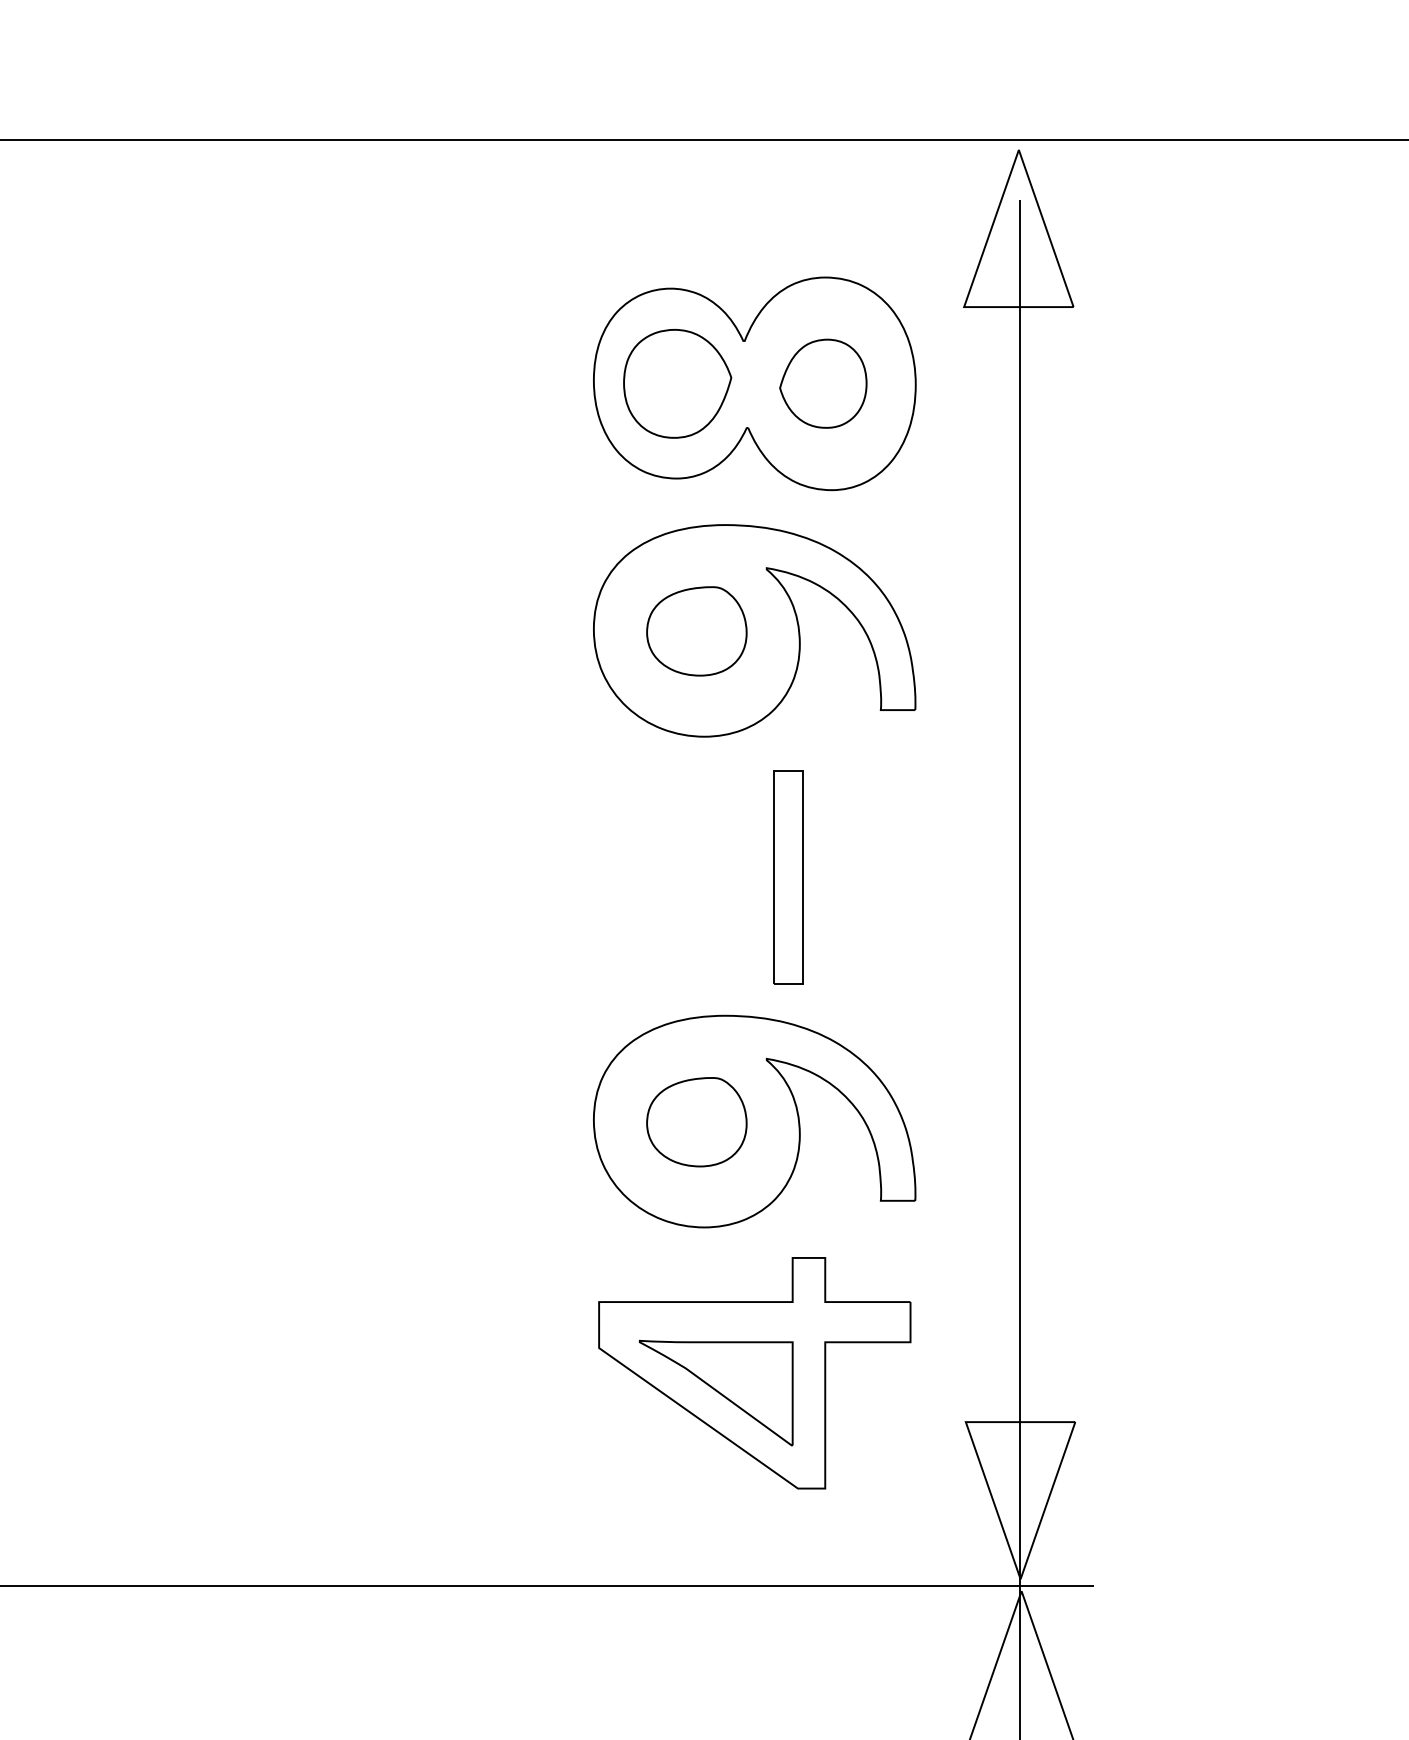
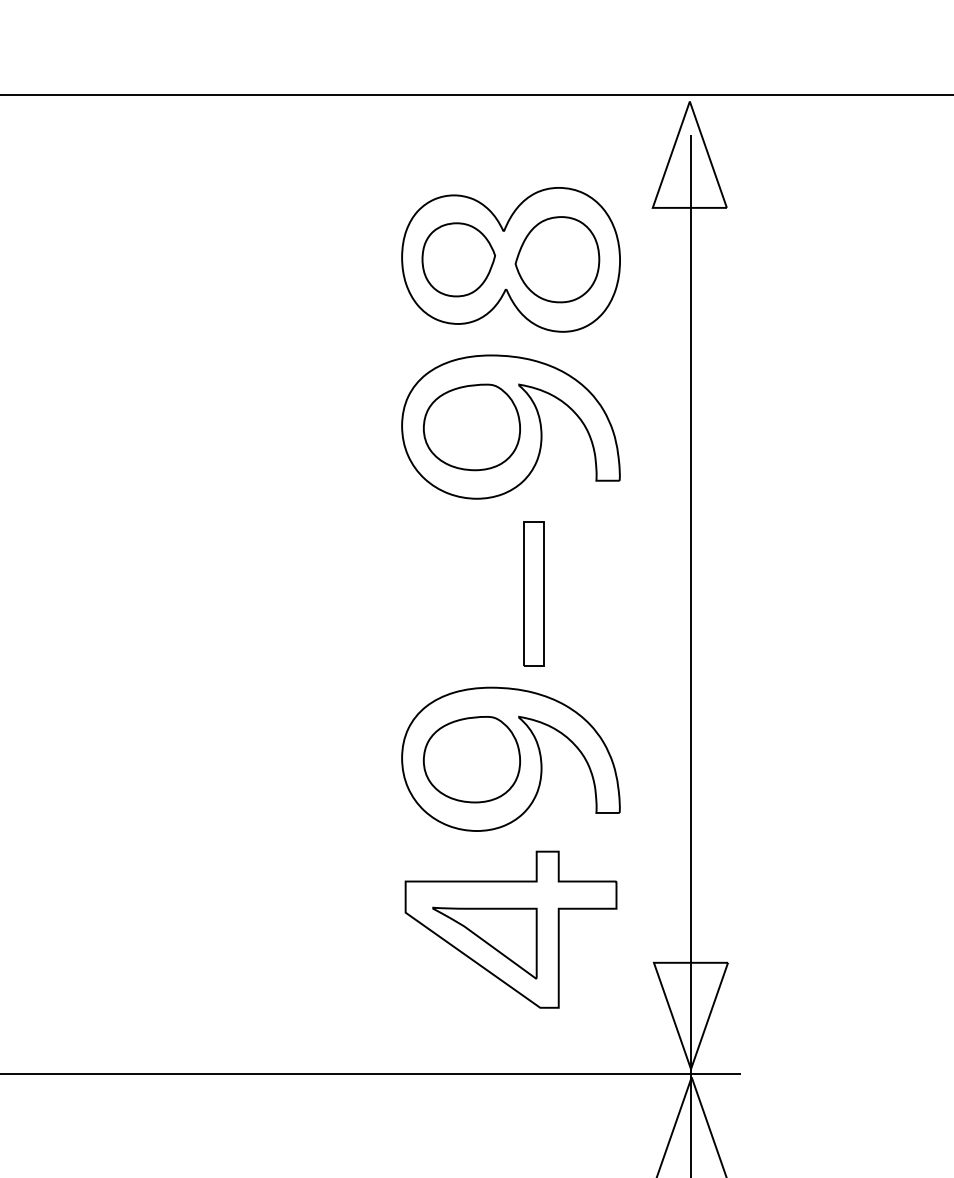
part: (823, 383) -> (557, 259), size x1.43
part: (696, 631) -> (471, 427), size x1.43
part: (696, 1121) -> (471, 759), size x1.43

